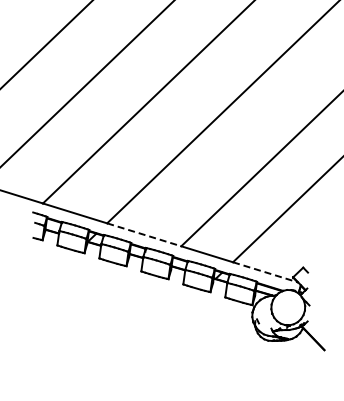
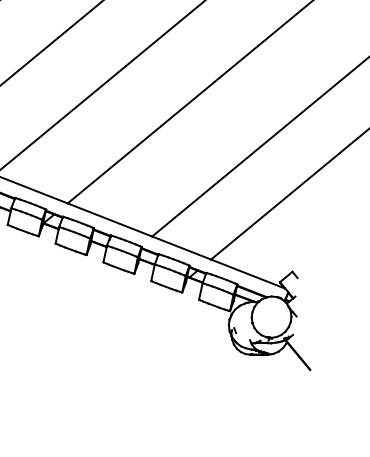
line: (144, 234) -> (110, 219), dashed -> solid
line: (265, 272) -> (248, 274), dashed -> solid

